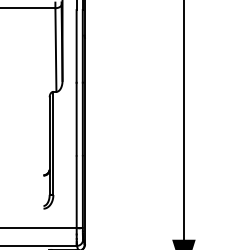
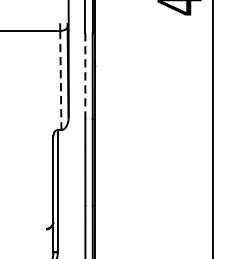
line: (76, 46) -> (85, 76), solid -> dashed
line: (55, 50) -> (60, 81), solid -> dashed

